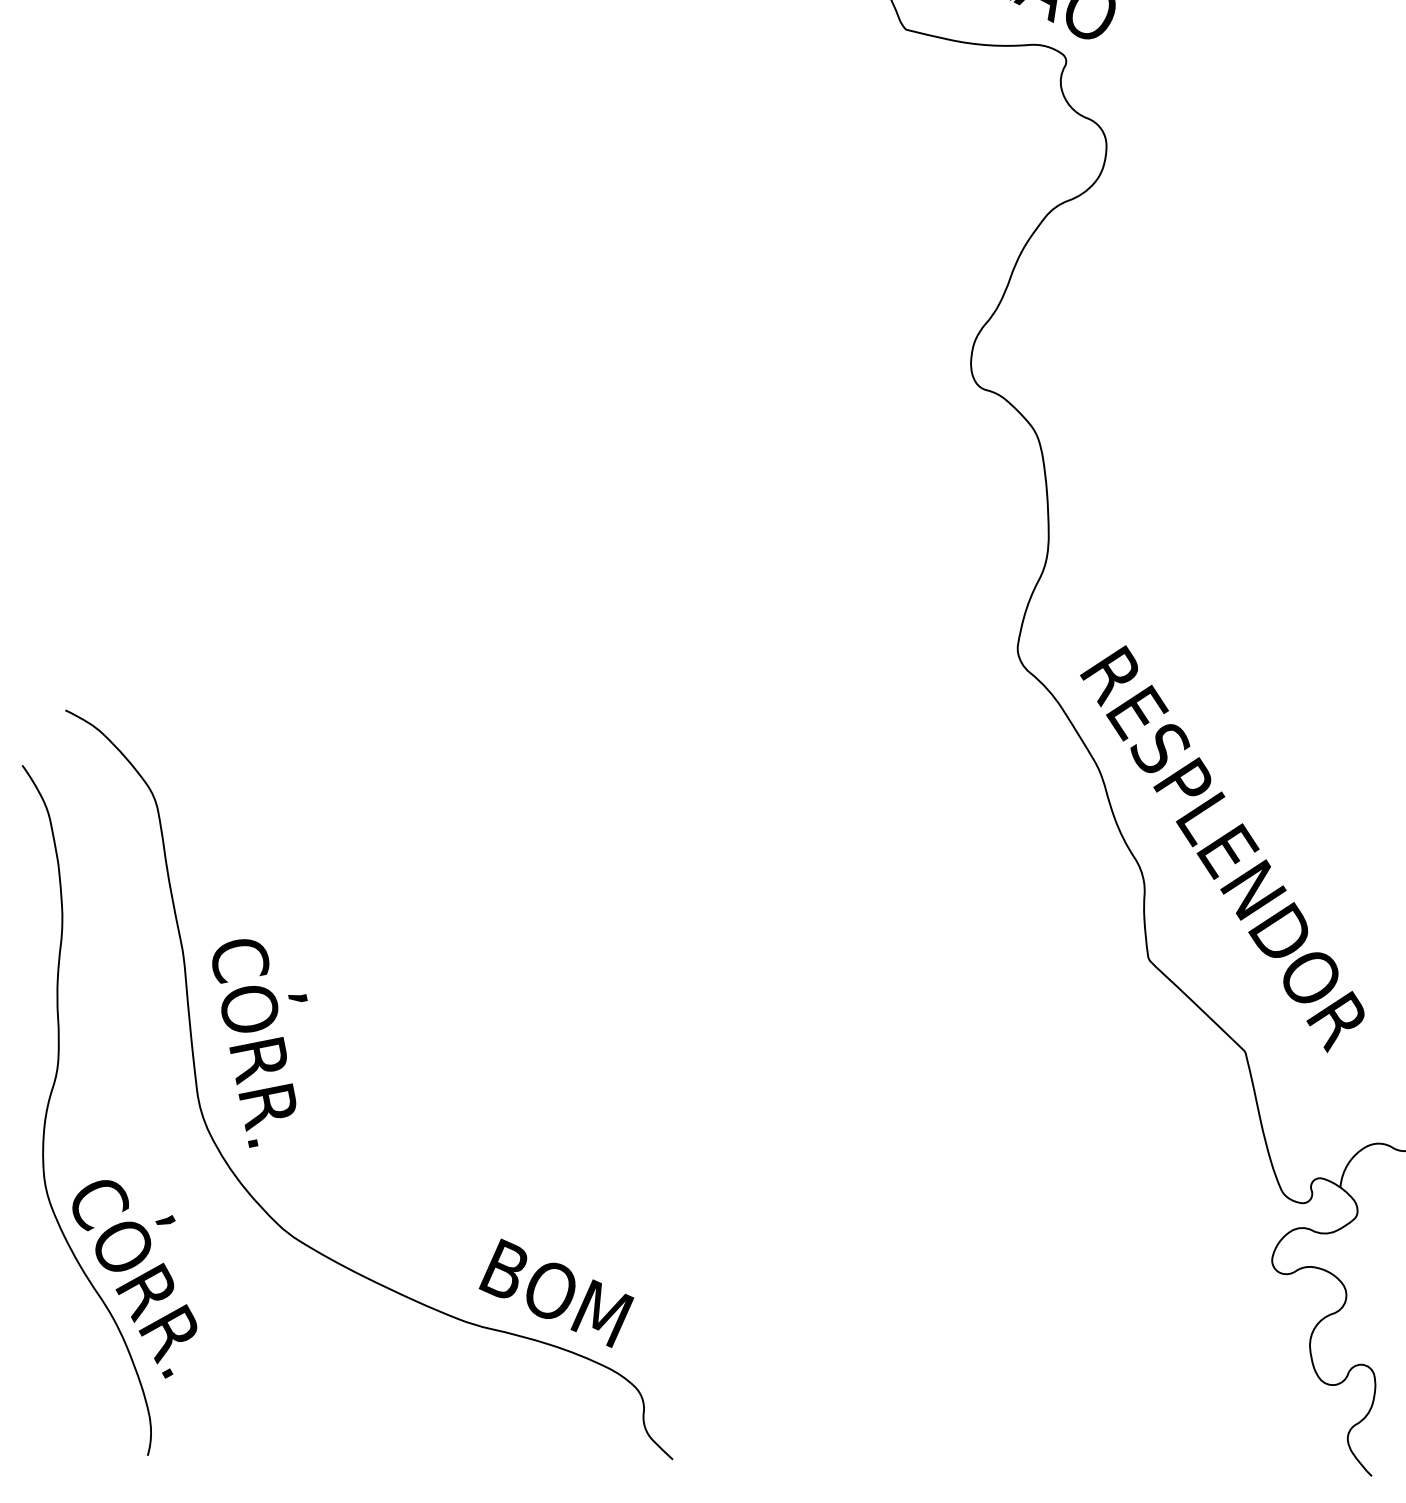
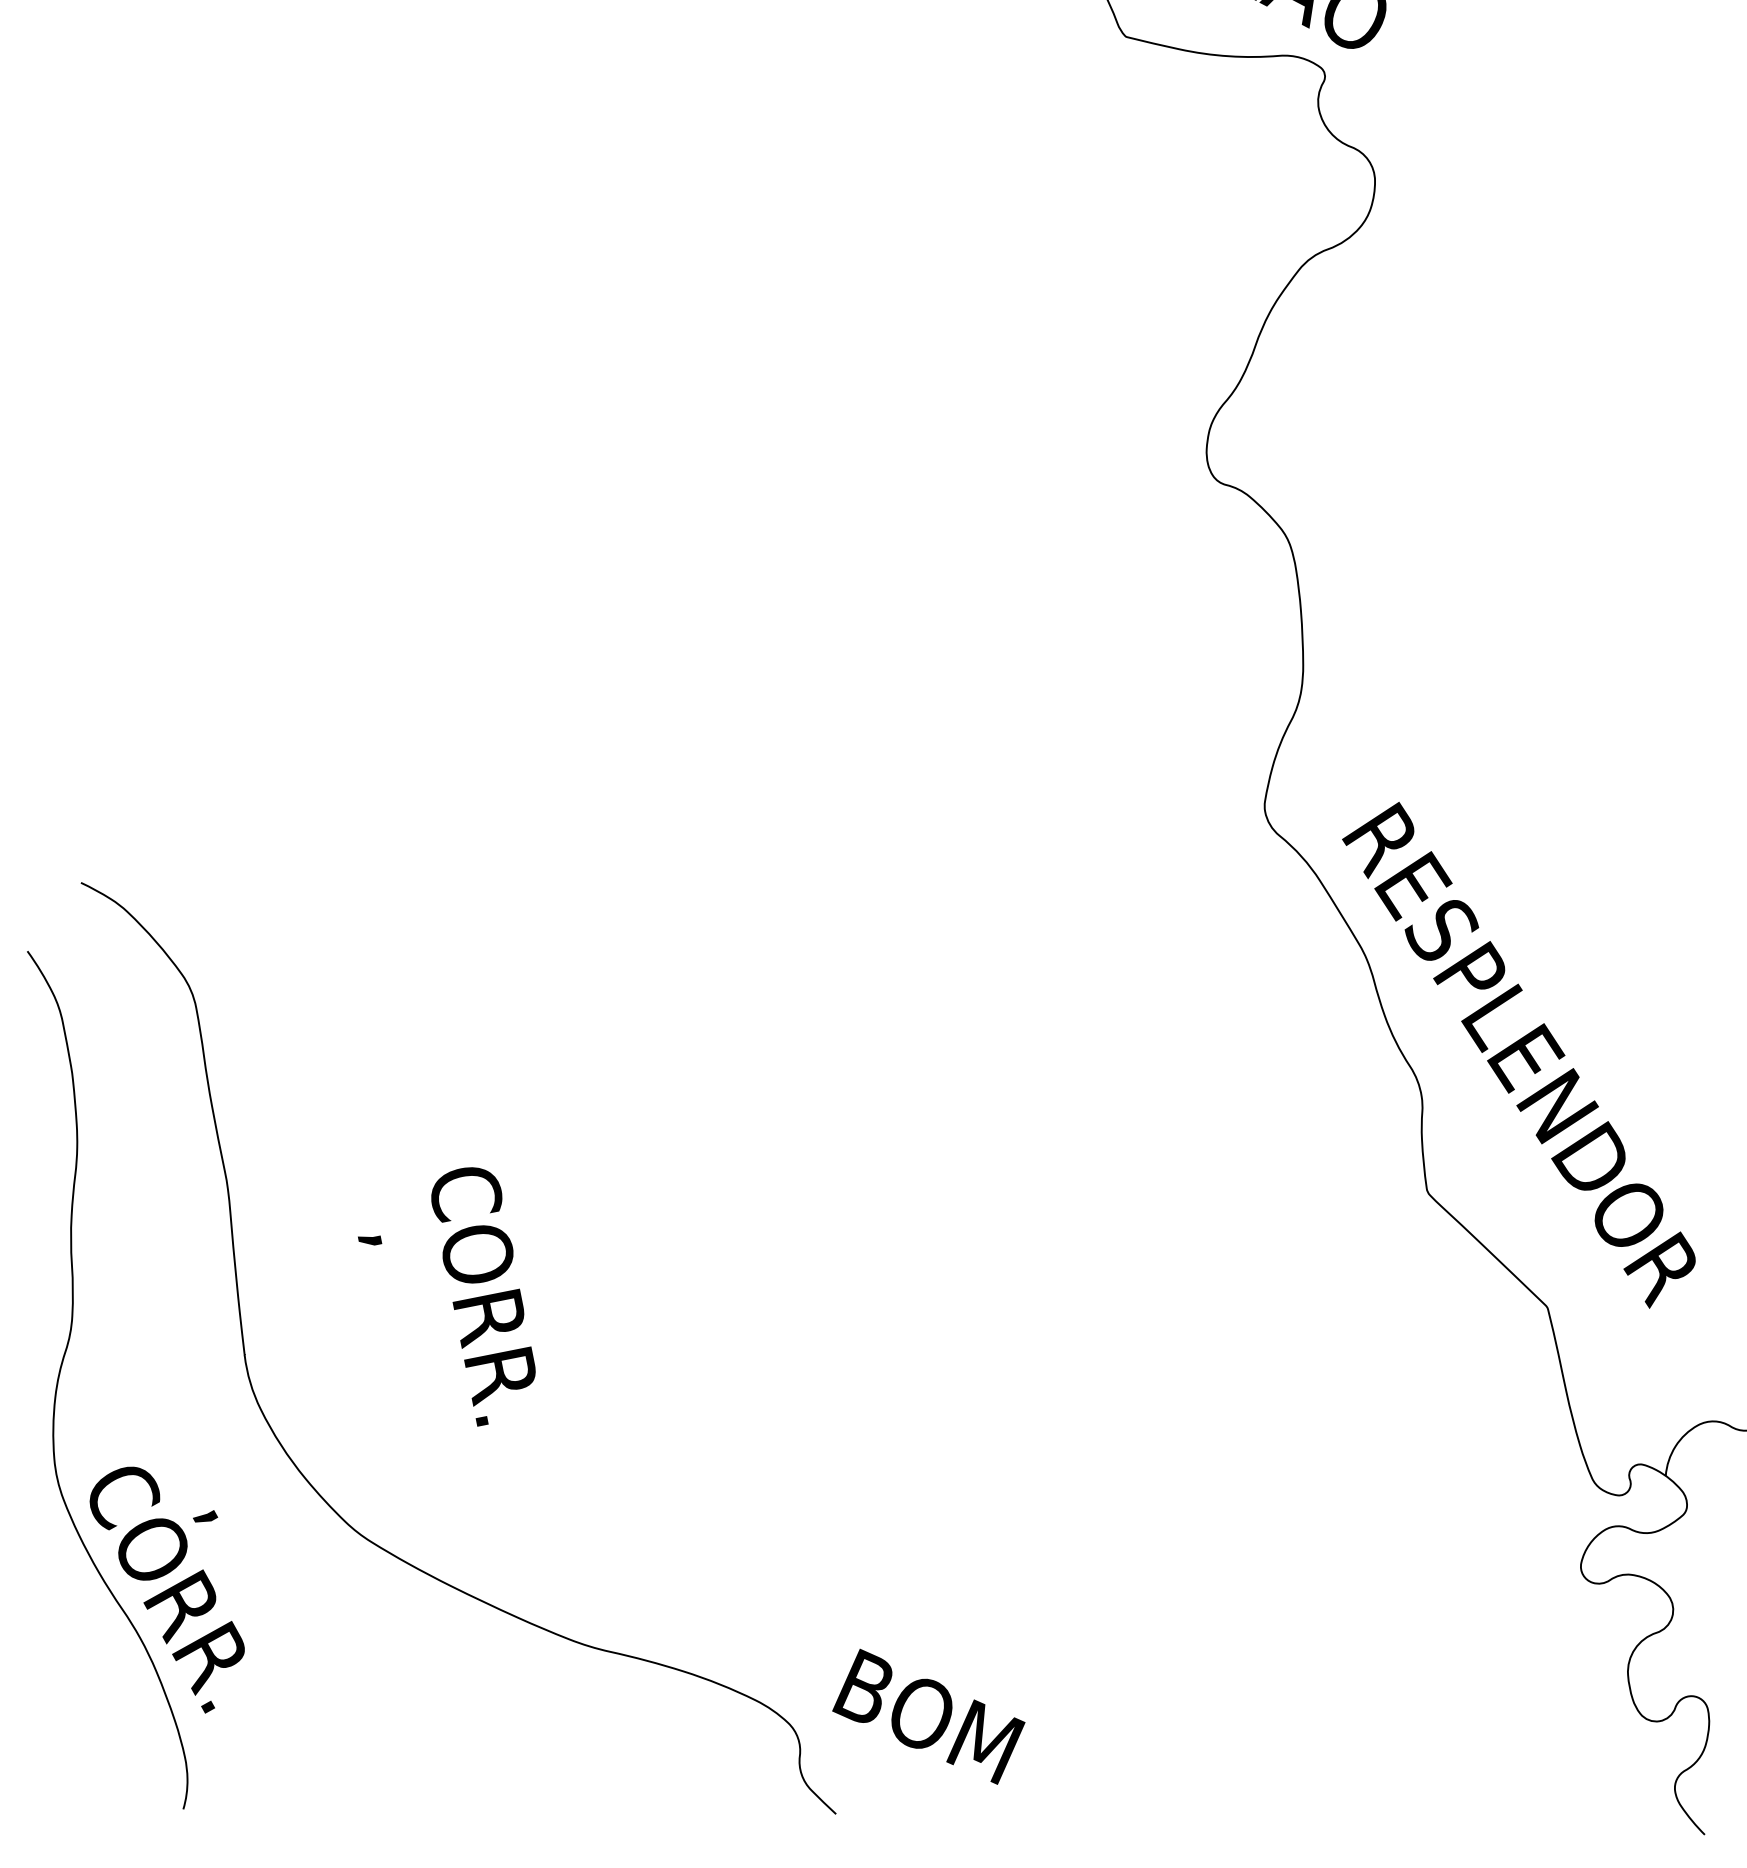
text: (254, 1043) -> (483, 1296), moved
text: (556, 1292) -> (928, 1715), moved

